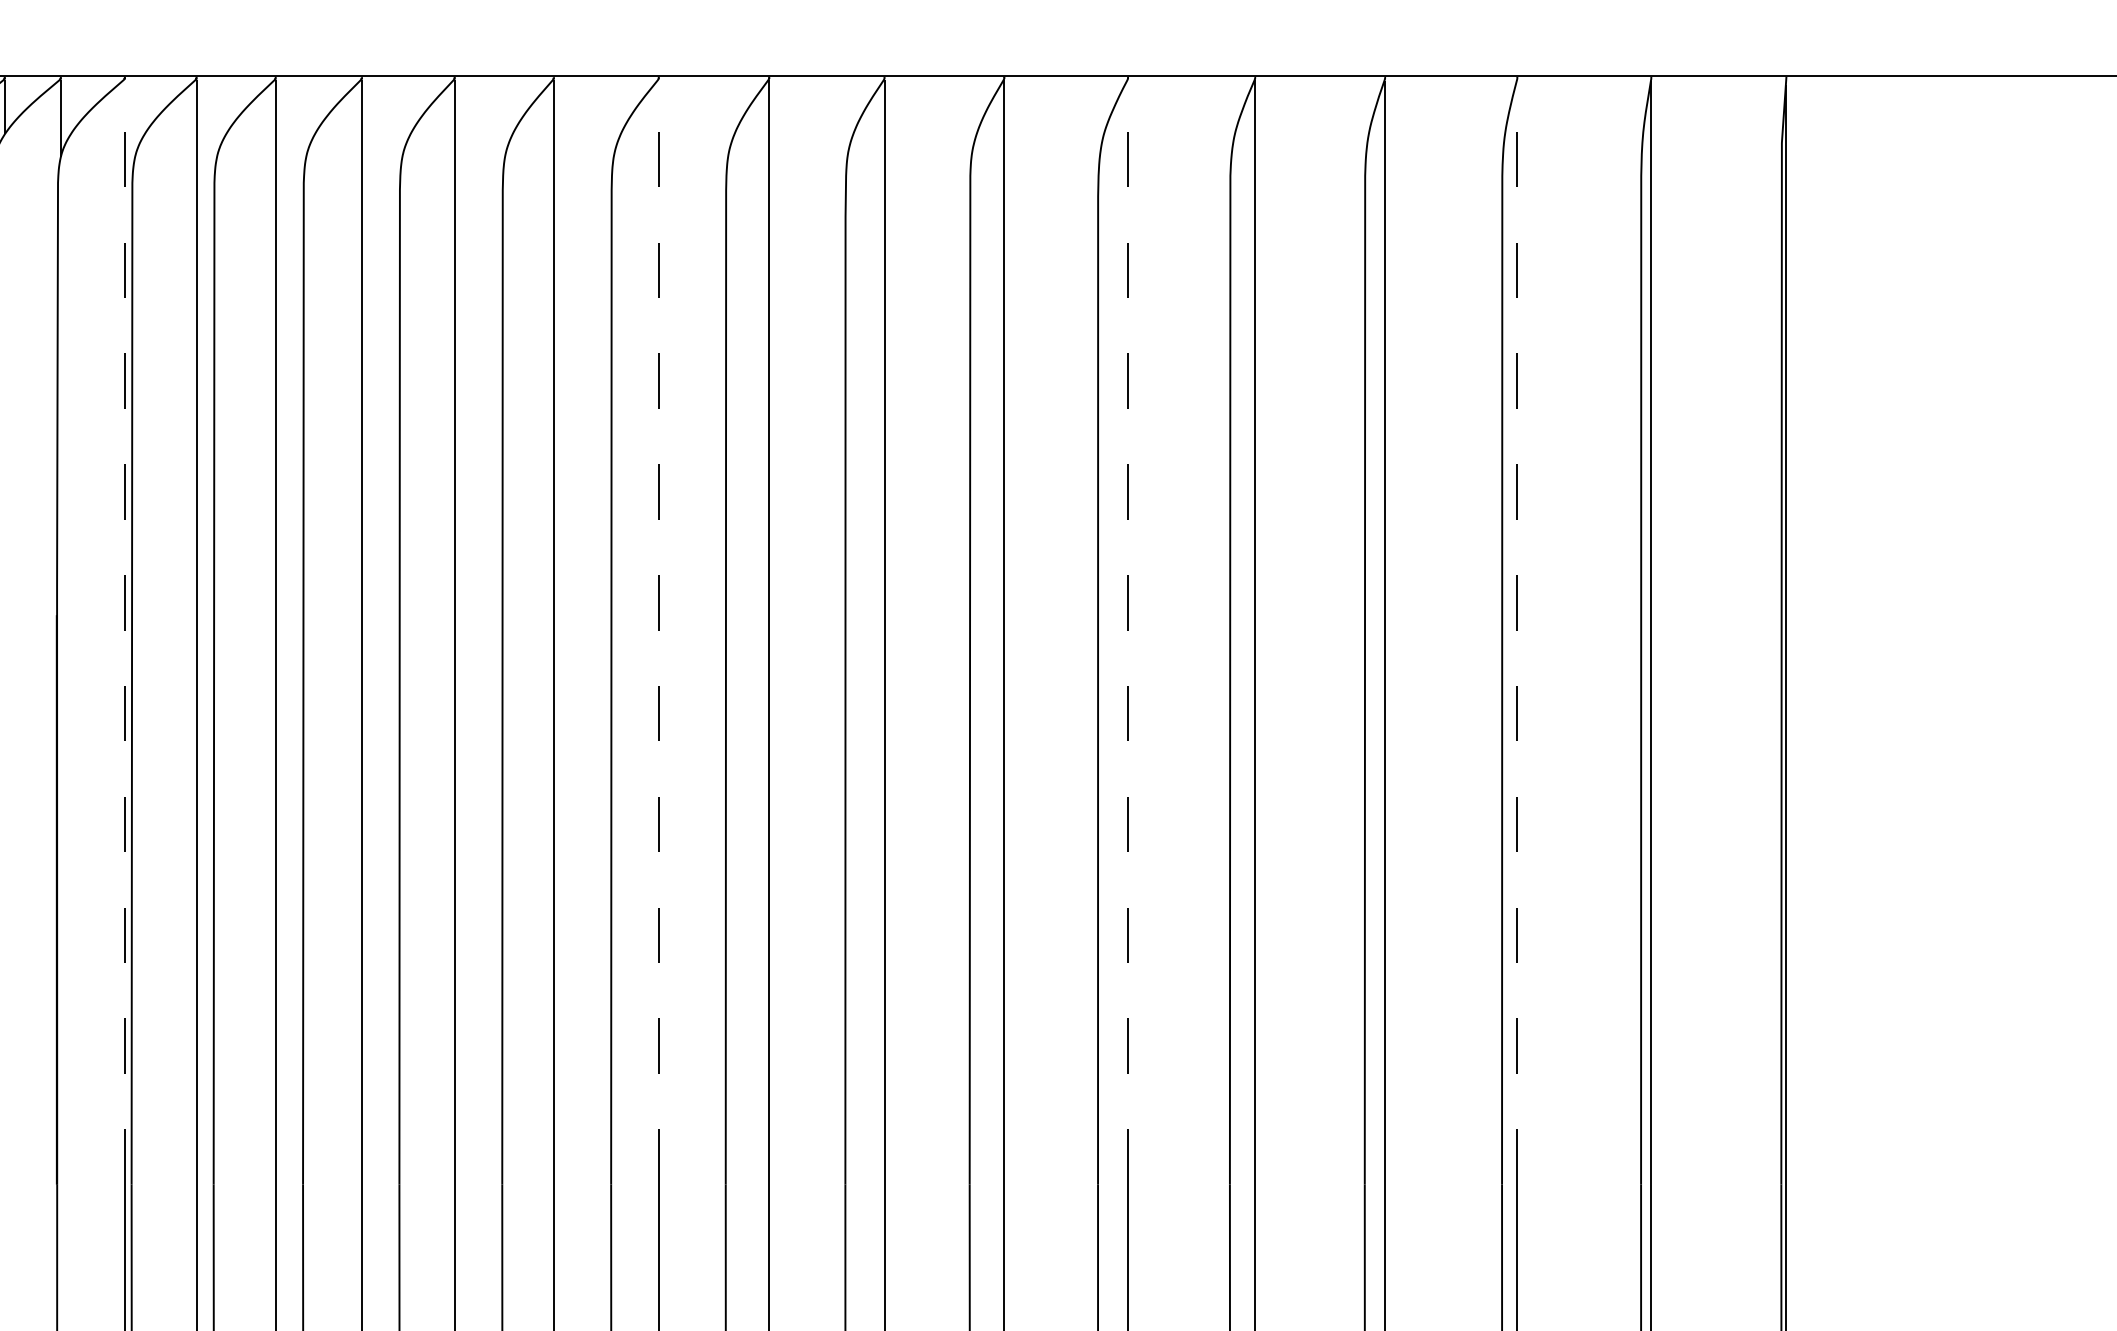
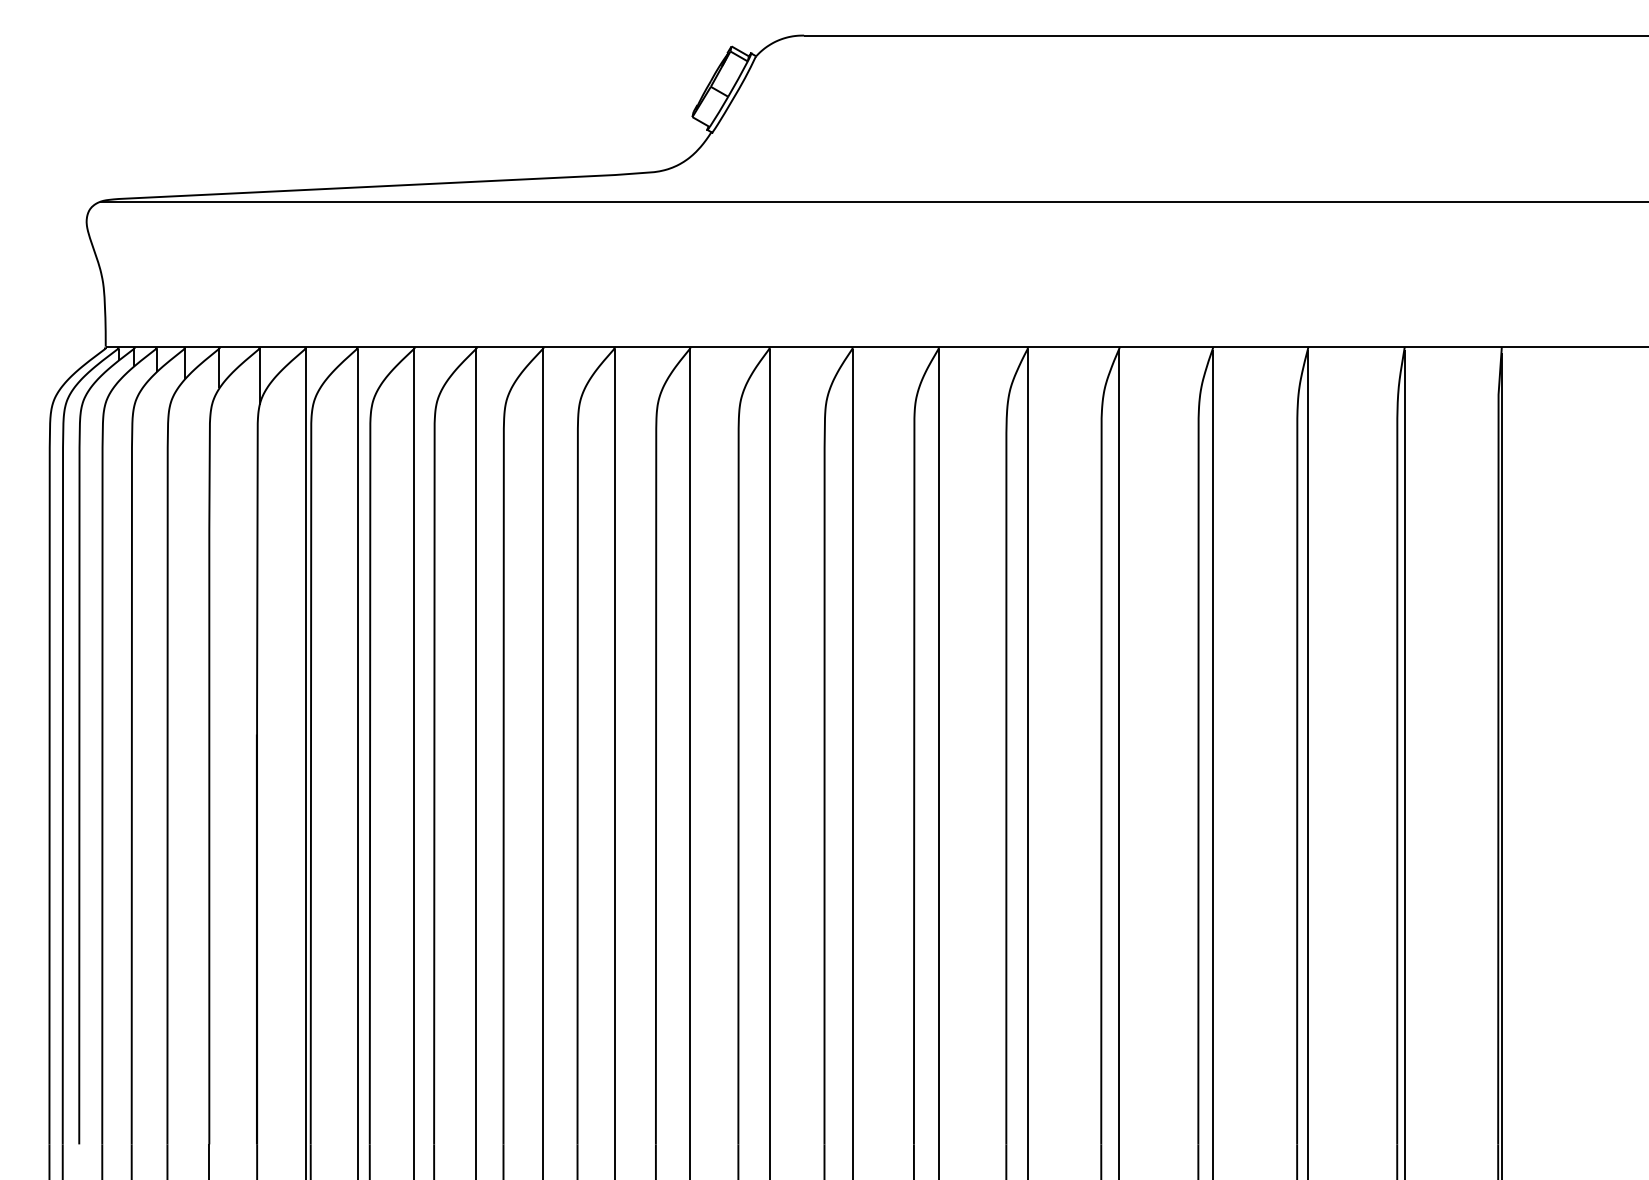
line: (124, 631) -> (305, 746), dashed -> solid
line: (659, 631) -> (690, 746), dashed -> solid
line: (1127, 631) -> (1027, 746), dashed -> solid
line: (1517, 631) -> (1308, 746), dashed -> solid

